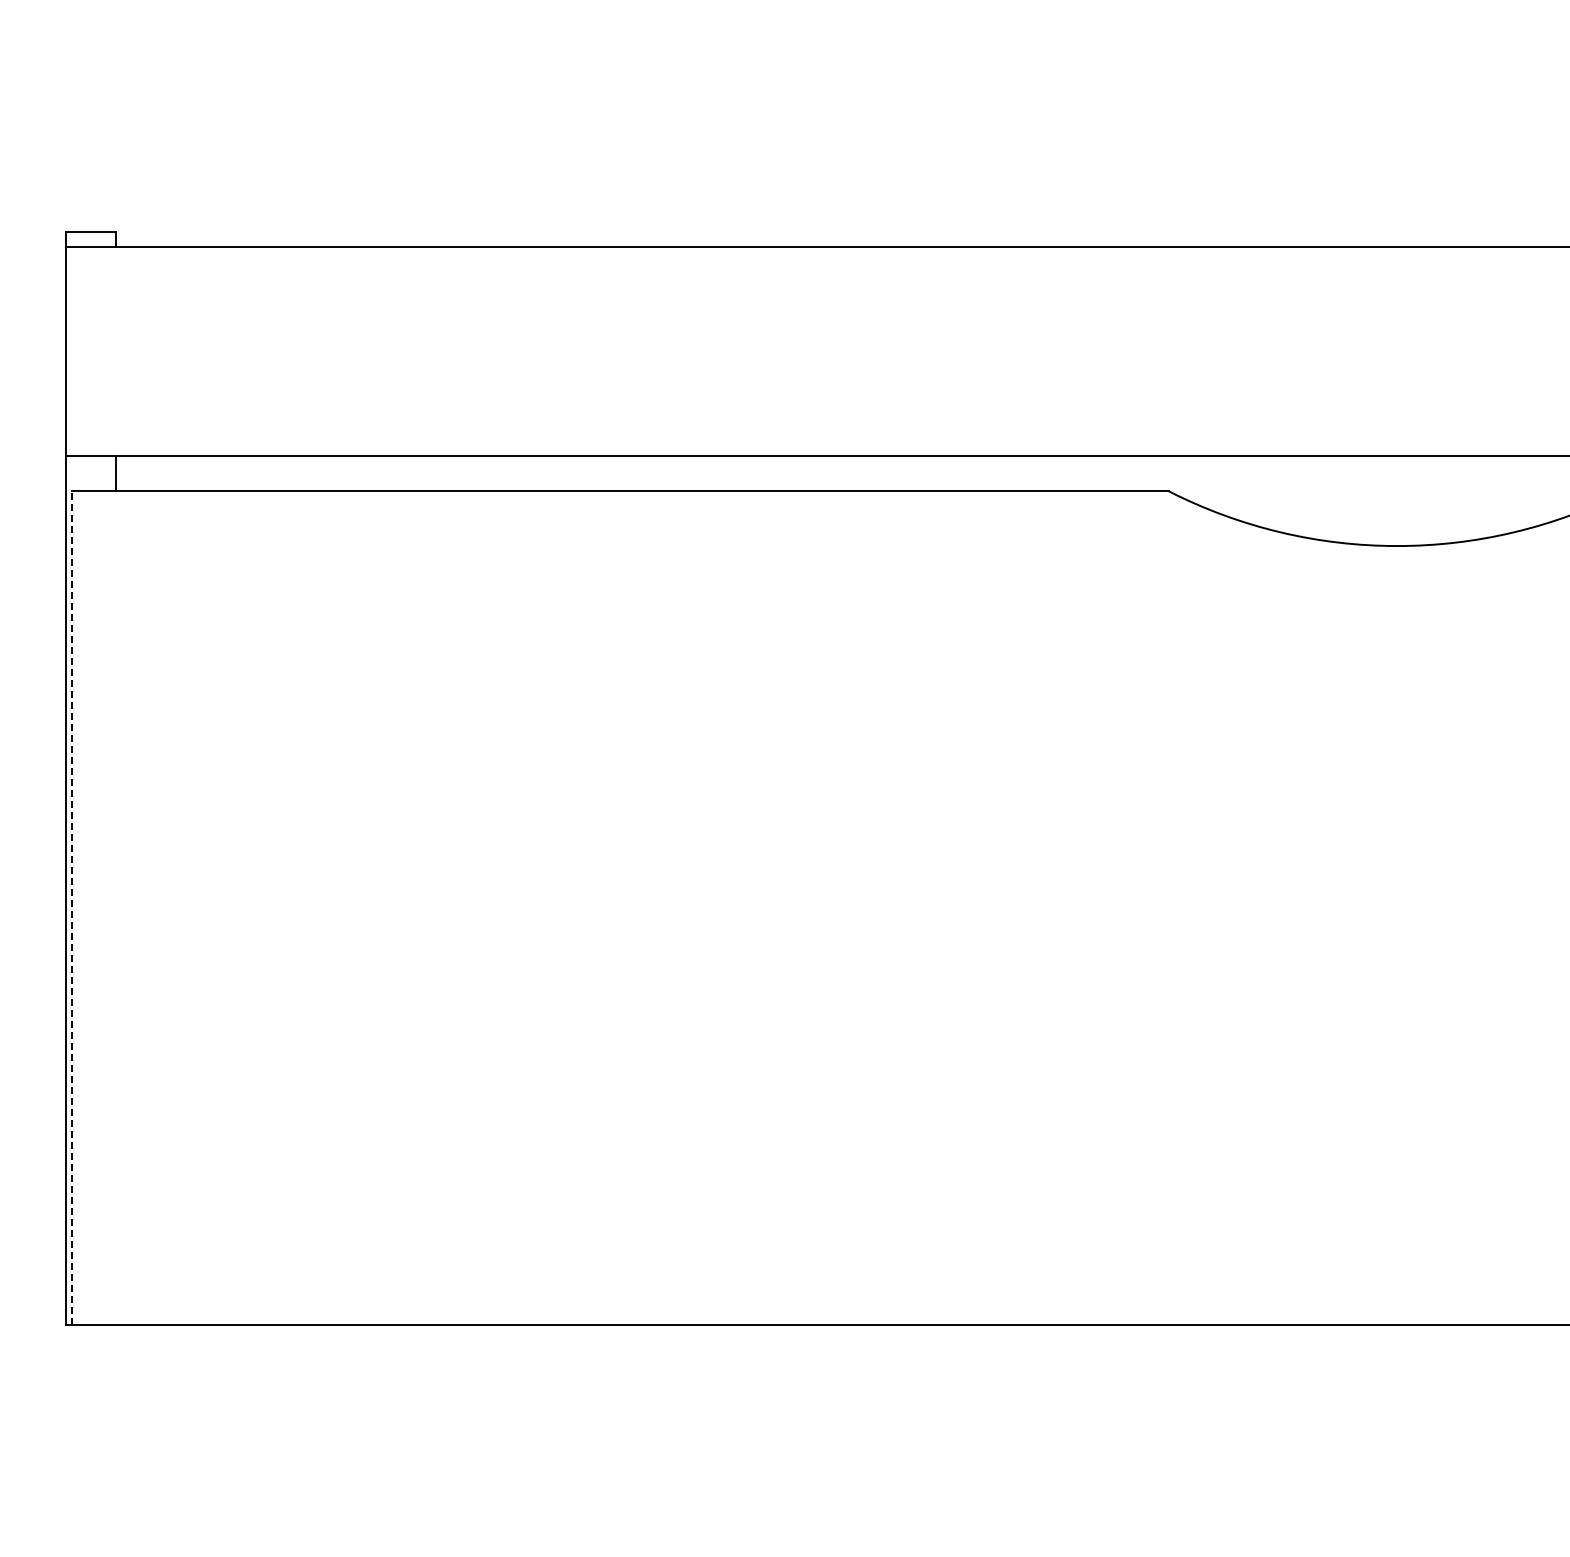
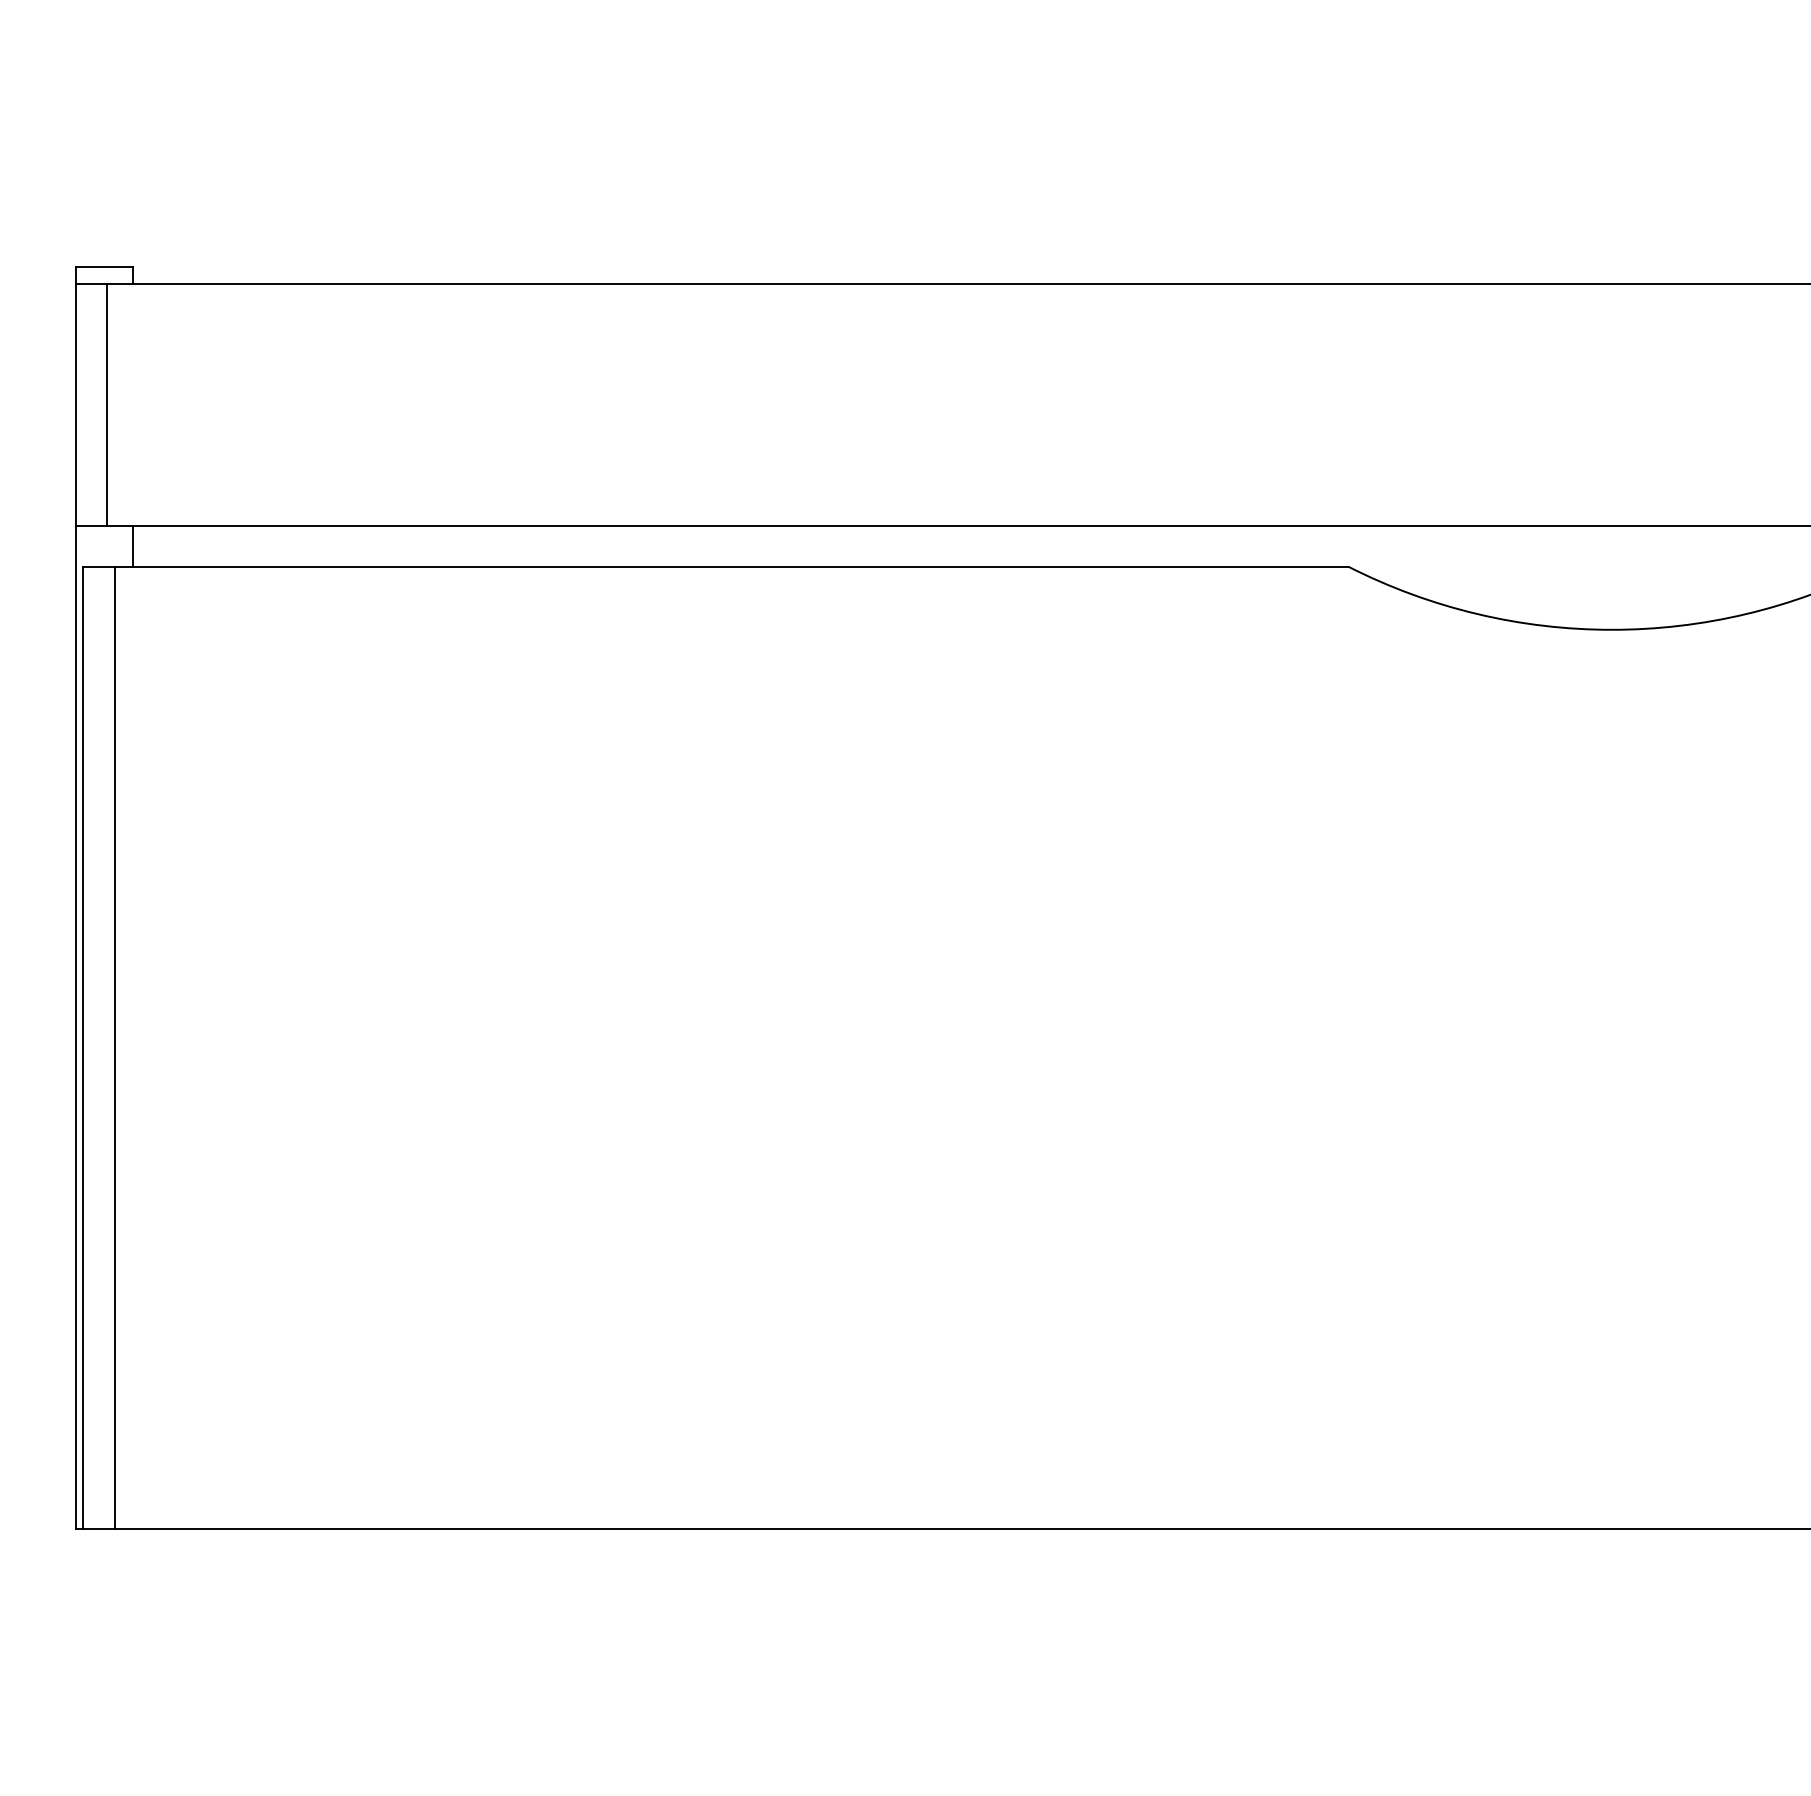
line: (93, 351) -> (107, 405), added
line: (72, 907) -> (83, 1046), dashed -> solid
line: (99, 908) -> (114, 1047), added

